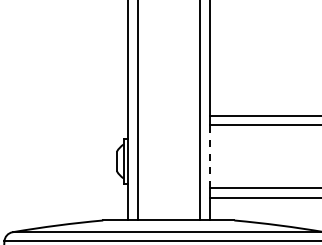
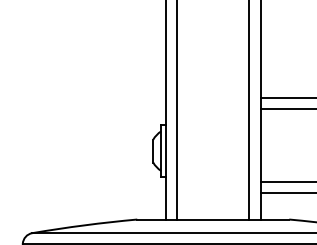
line: (209, 156) -> (260, 145), dashed -> solid

